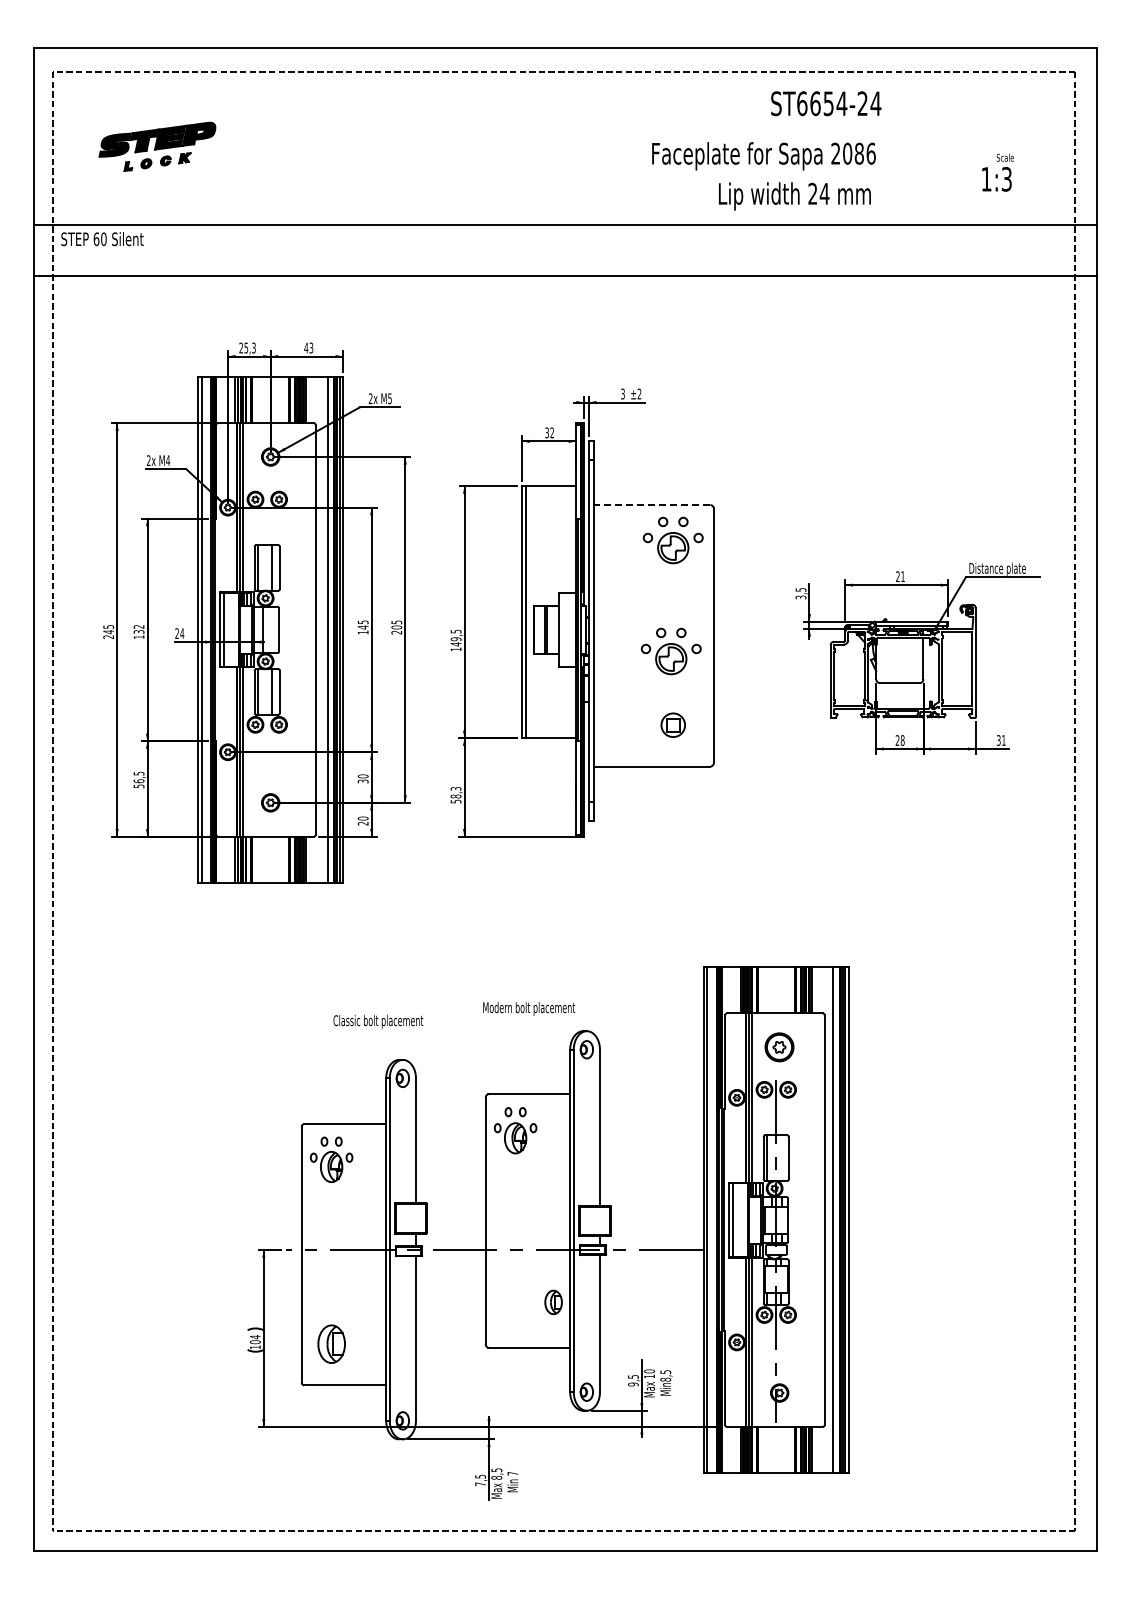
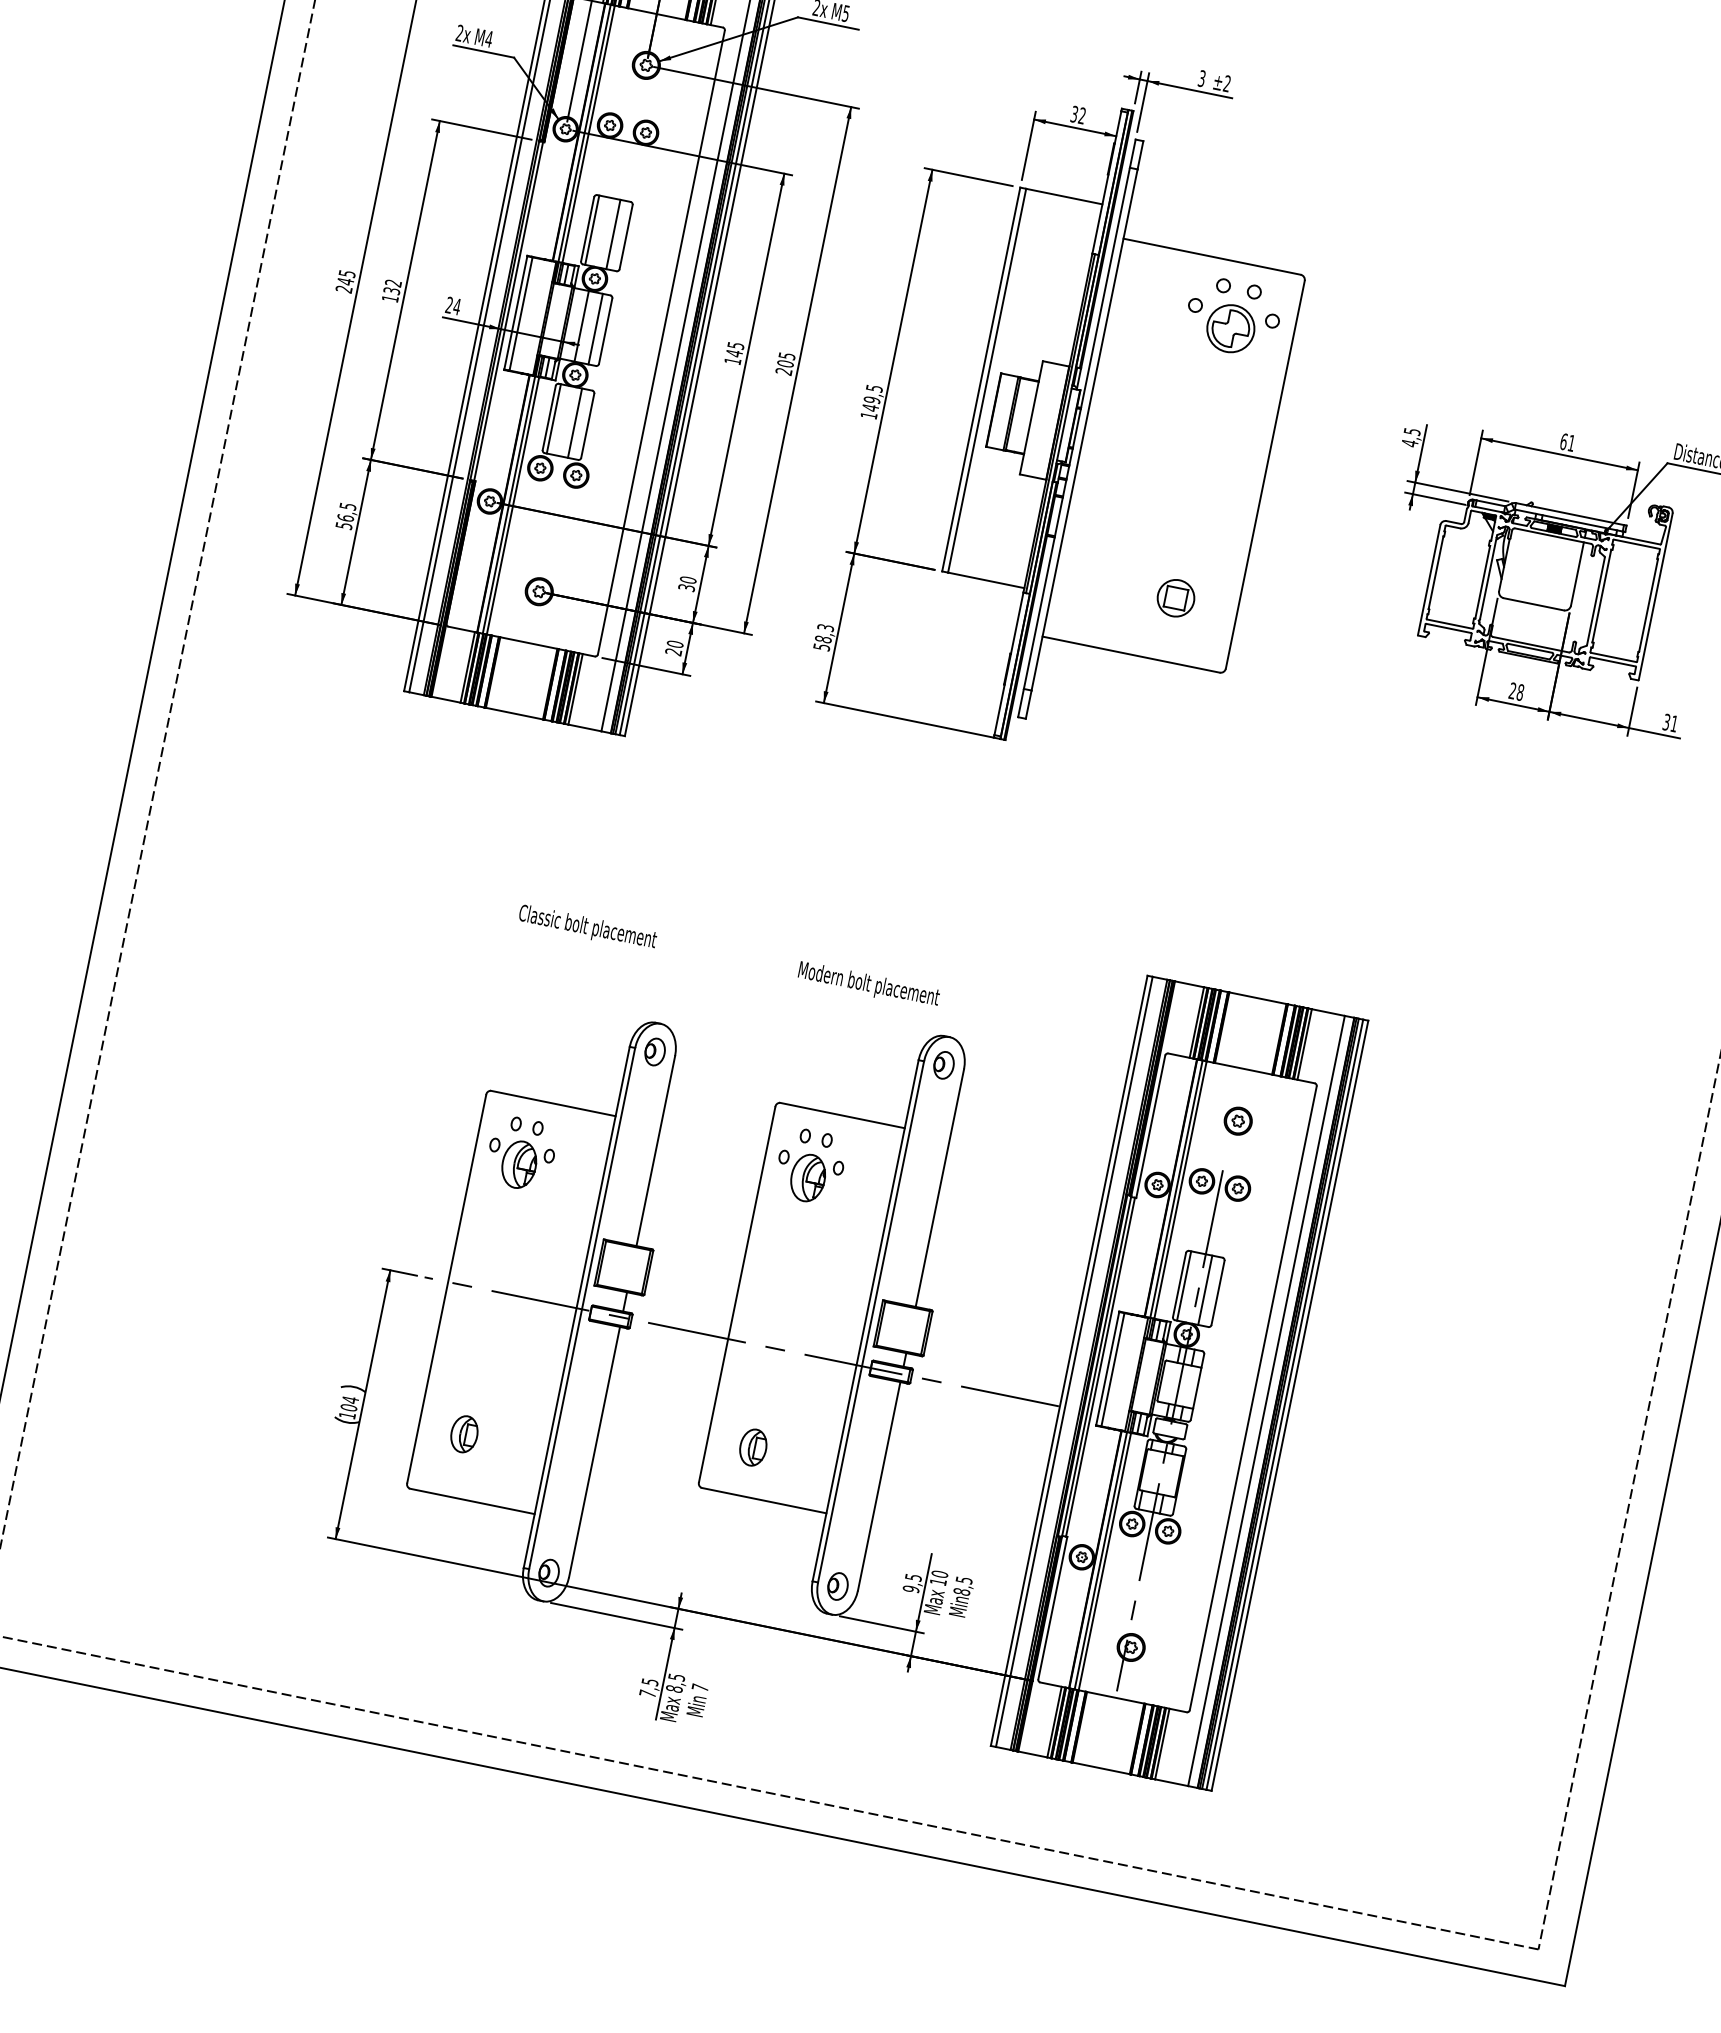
line: (651, 505) -> (1210, 257), dashed -> solid
text: (897, 576) -> (1563, 441), 21 -> 61
text: (800, 597) -> (1409, 443), 3,5 -> 4,5
line: (272, 629) -> (595, 328), added
part: (670, 651) -> (1194, 485), removed
text: (378, 1021) -> (587, 927), moved
part: (779, 1046) -> (1238, 1120), size x0.62
line: (780, 1157) -> (1205, 1289), added
part: (553, 1302) -> (753, 1447), moved
part: (331, 1343) -> (464, 1433), size x0.62

